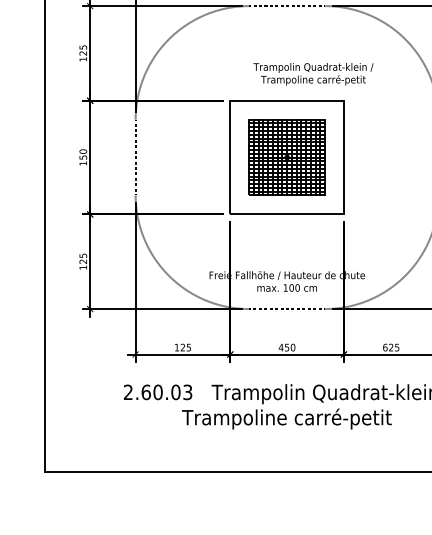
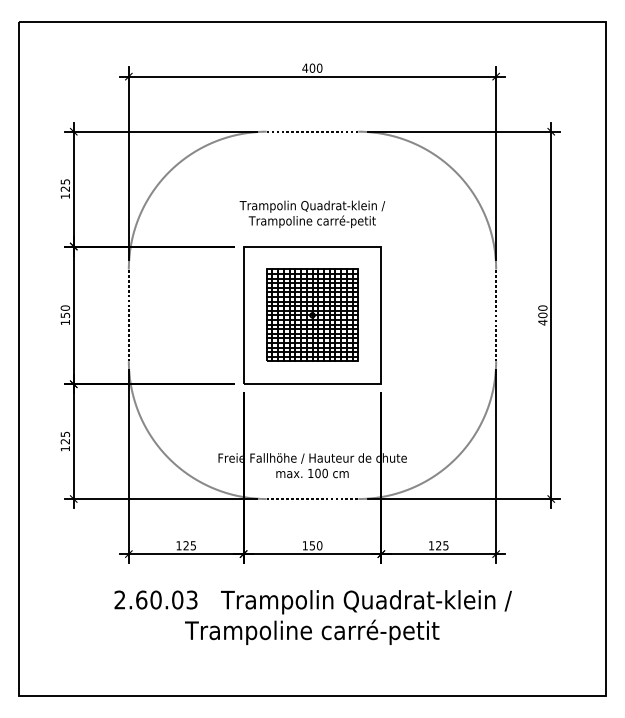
text: (313, 74) -> (312, 214), moved
text: (281, 347) -> (305, 545), 450 -> 150
text: (385, 347) -> (431, 545), 625 -> 125

